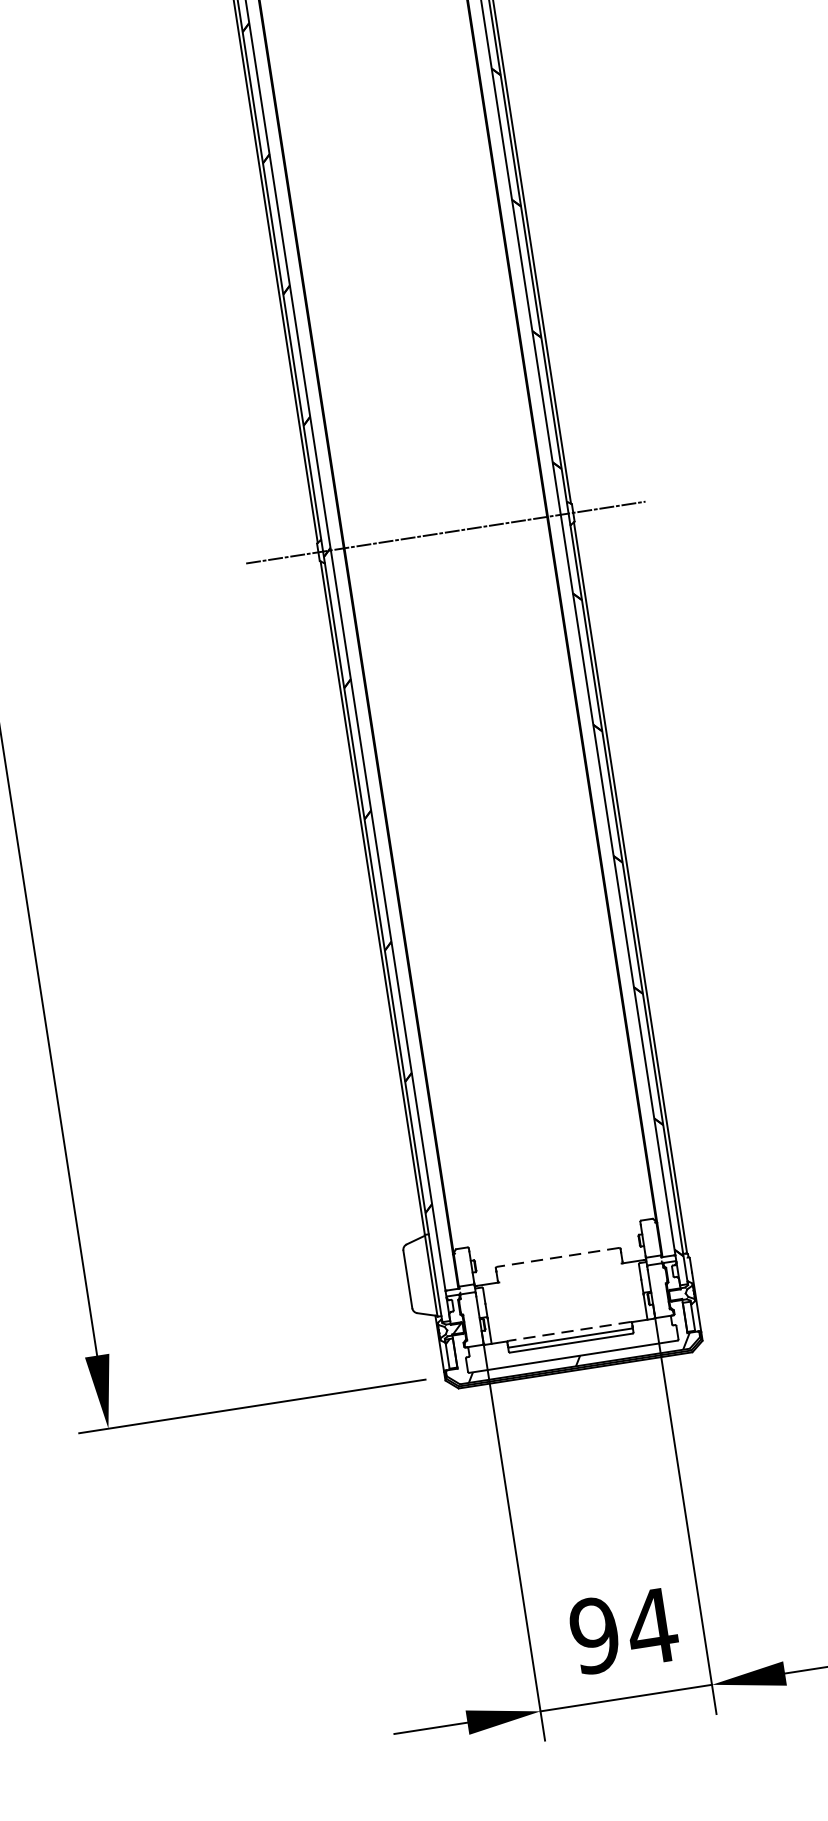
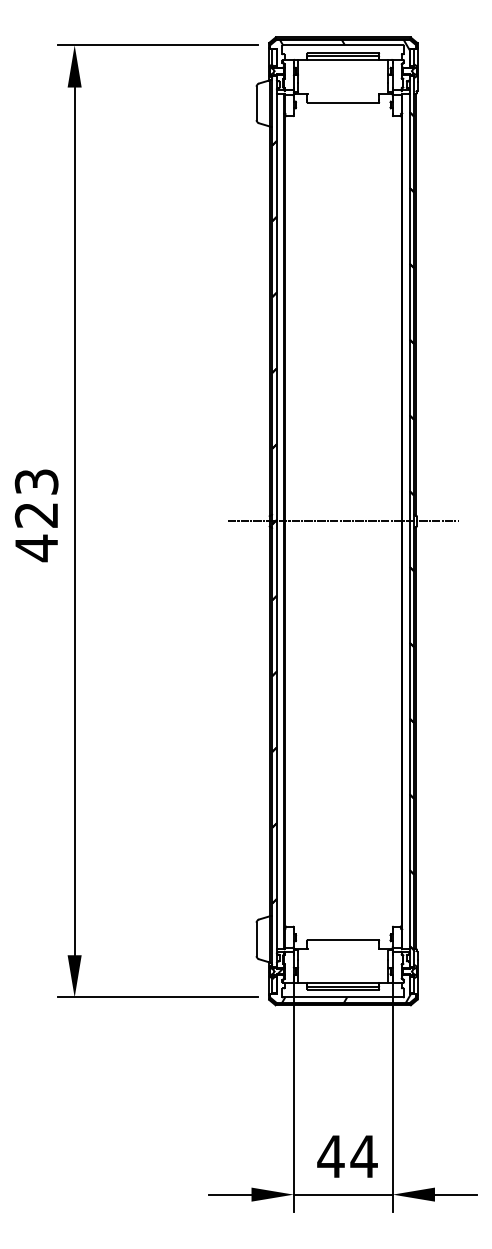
line: (556, 1258) -> (342, 940), dashed -> solid
line: (568, 1331) -> (342, 982), dashed -> solid
text: (593, 1635) -> (330, 1156), 94 -> 44

